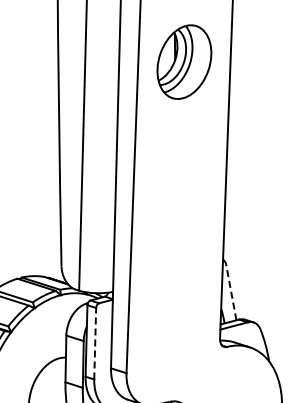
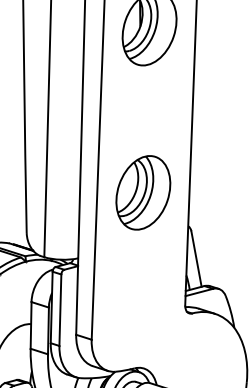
part: (178, 226) -> (143, 192), added
line: (231, 292) -> (196, 258), dashed -> solid
line: (95, 343) -> (60, 309), dashed -> solid

